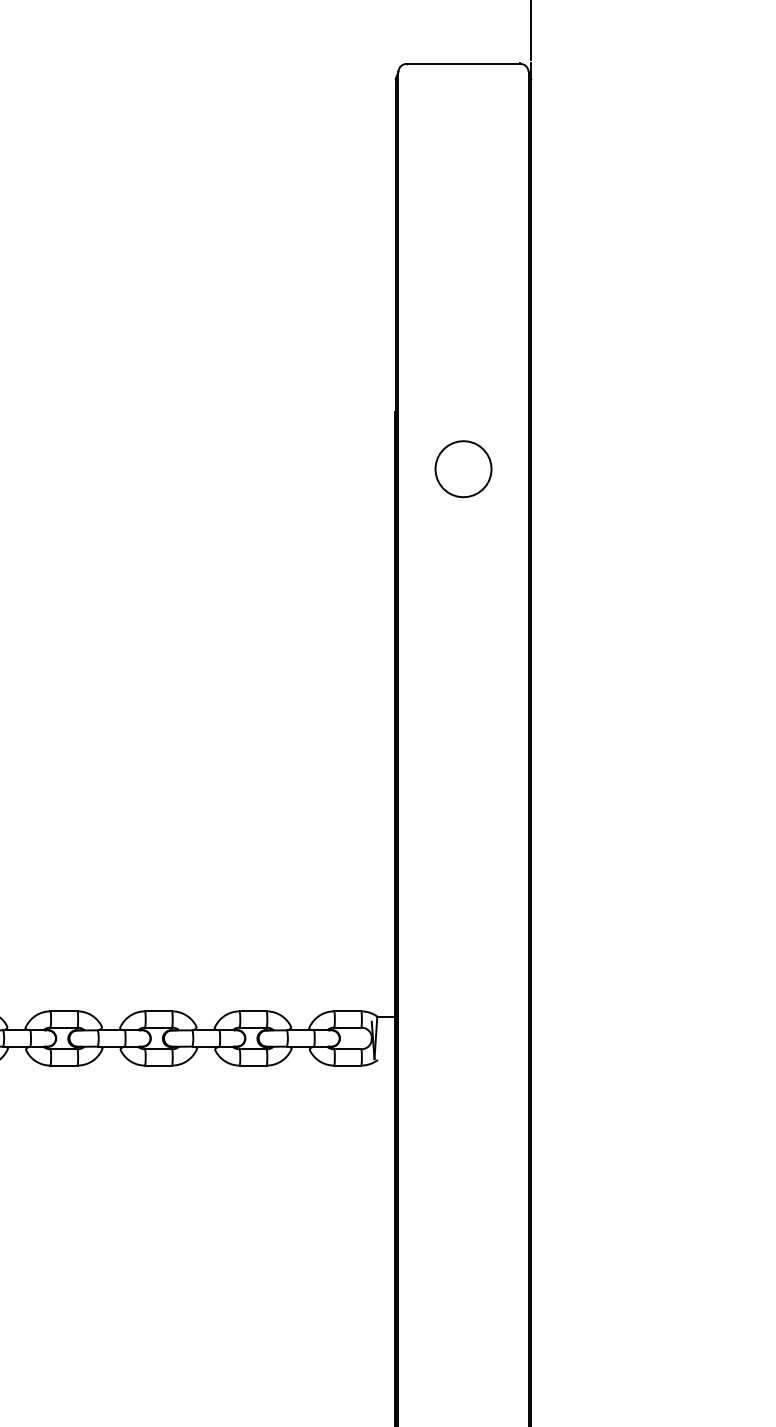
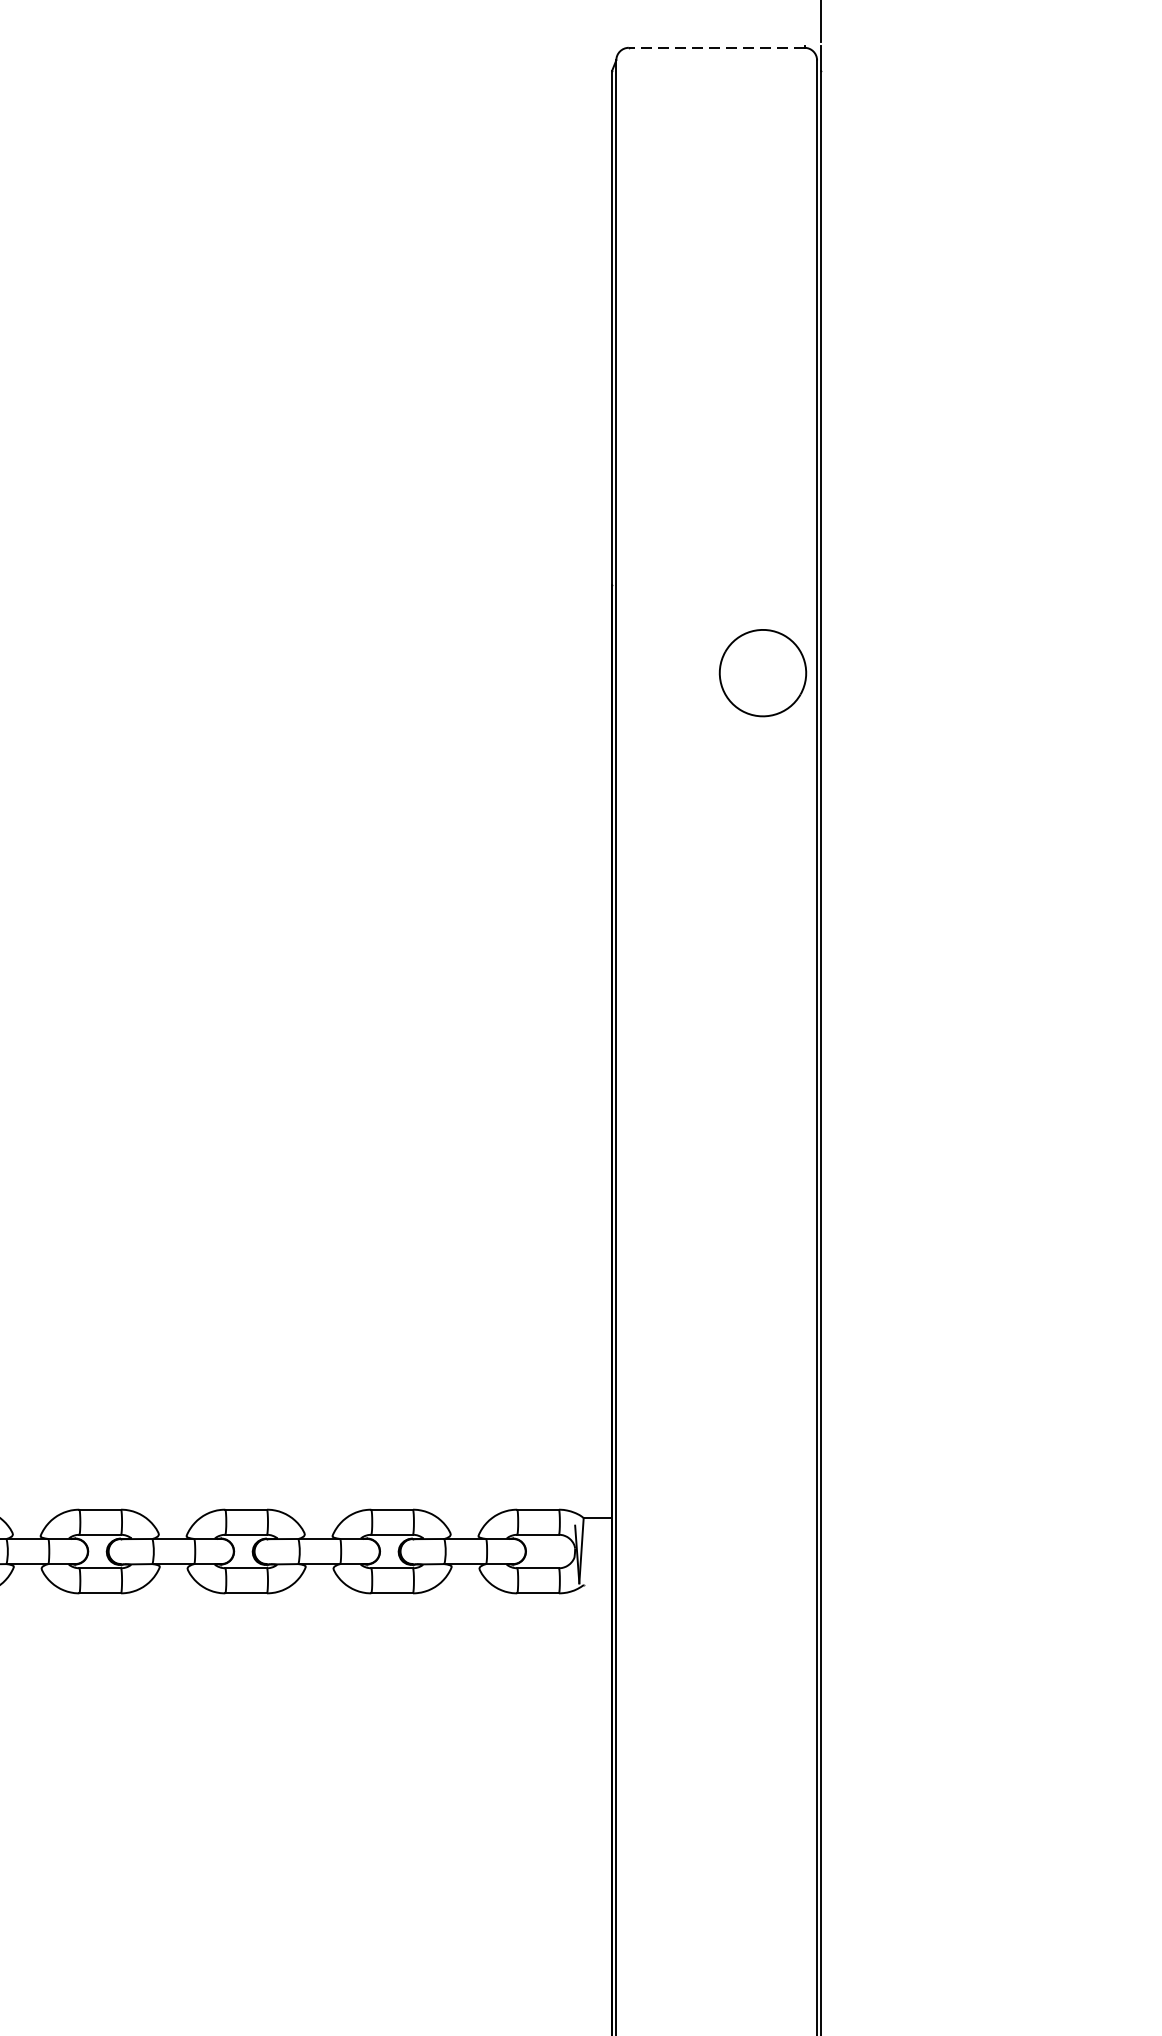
line: (463, 63) -> (716, 47), solid -> dashed
part: (463, 469) -> (762, 673), moved

